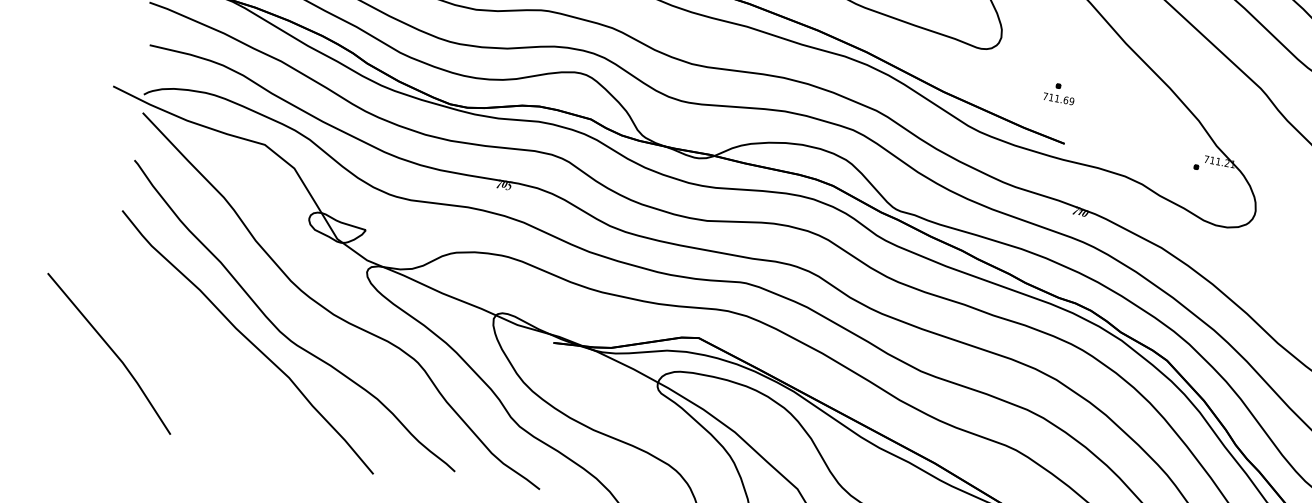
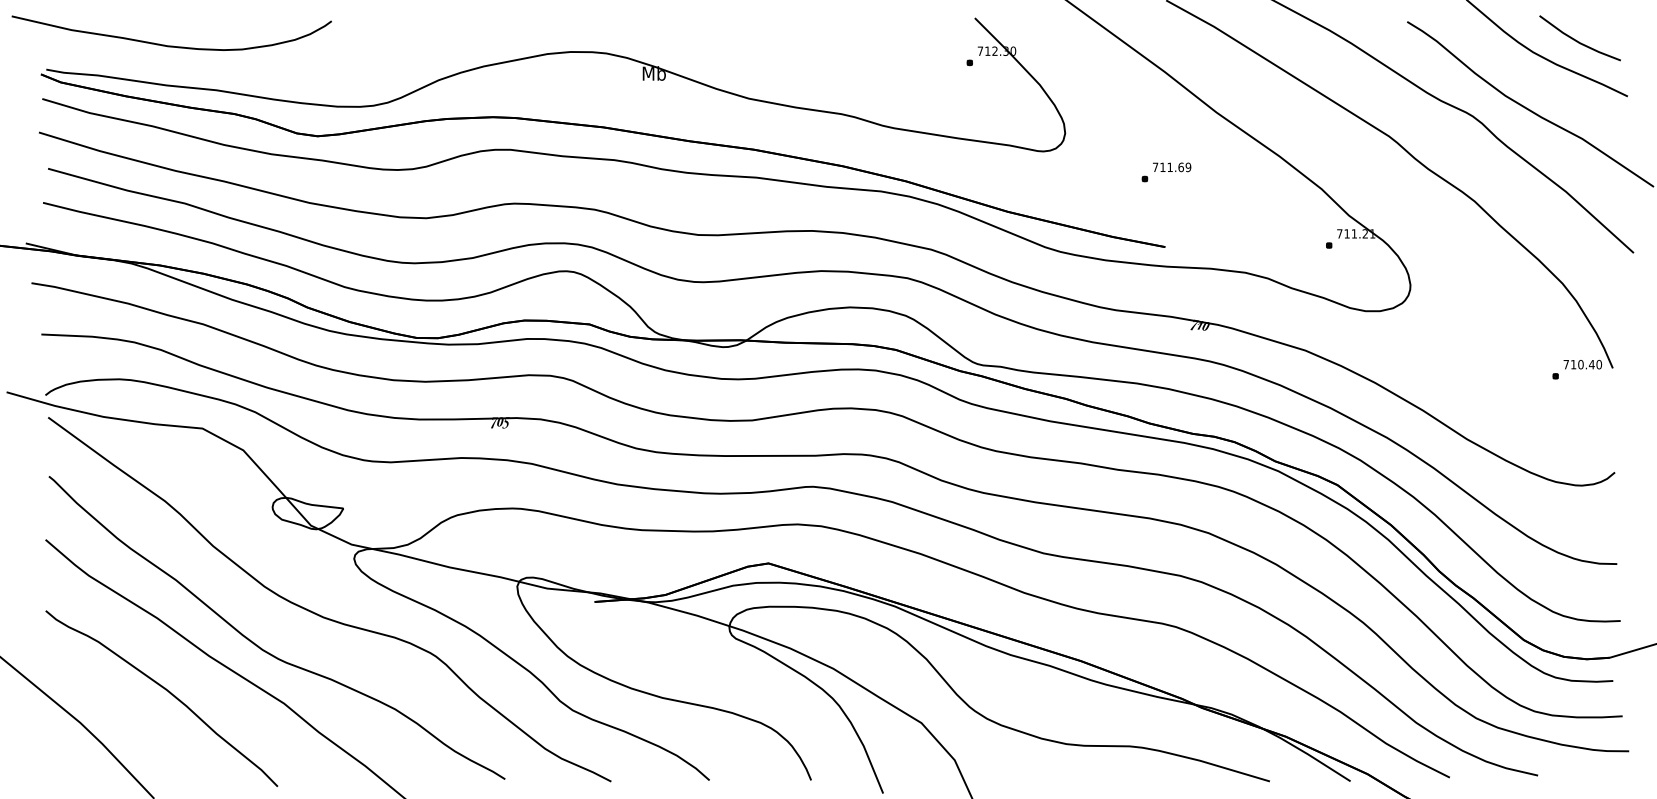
text: (1059, 99) -> (1172, 167), moved
curve: (195, 349) -> (165, 690), added

